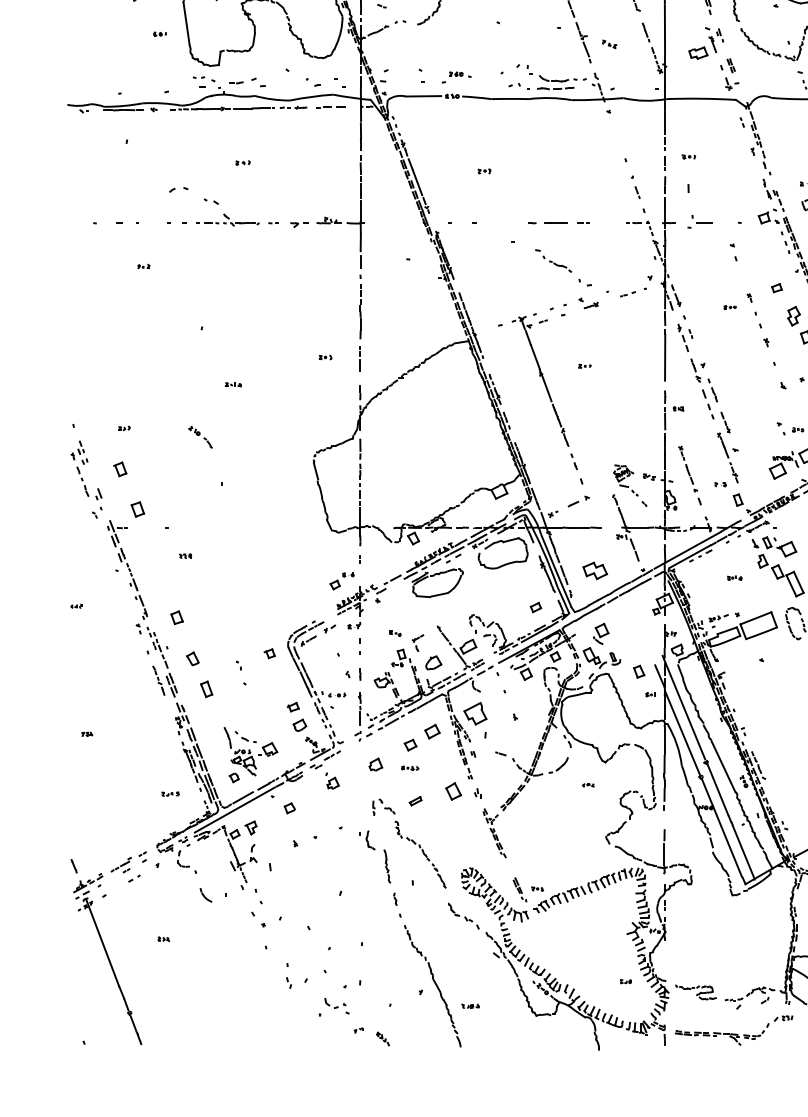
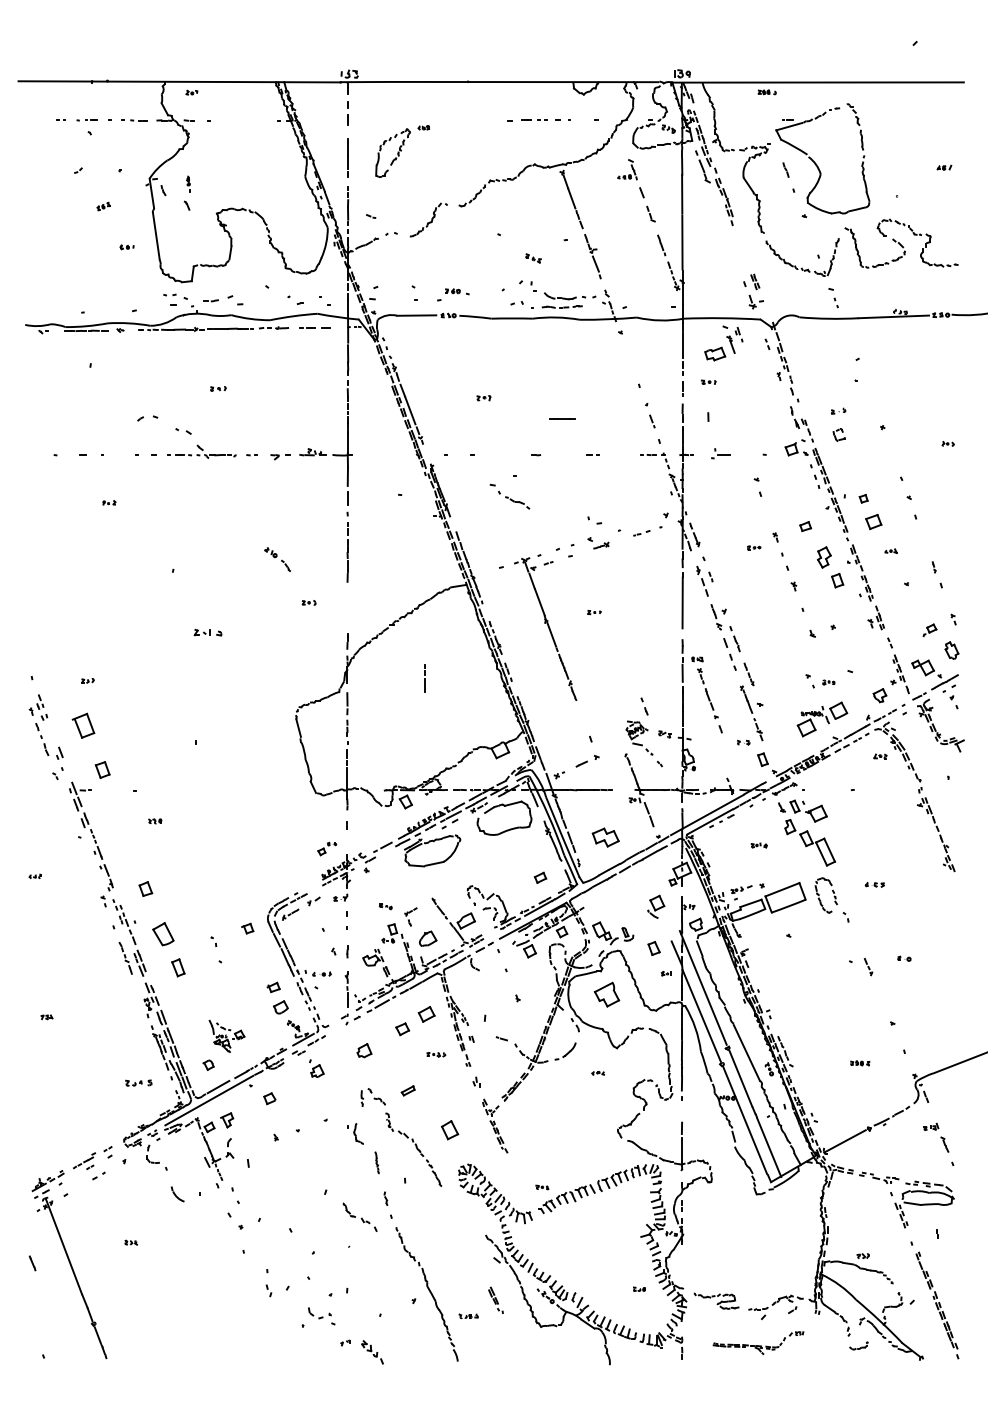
part: (705, 43) -> (723, 343), moved
part: (609, 44) -> (533, 258), moved
part: (699, 221) -> (720, 453), size x0.7
line: (555, 222) -> (562, 418), moved
part: (553, 260) -> (509, 496), moved
line: (360, 359) -> (424, 678), moved
part: (233, 384) -> (207, 632), size x1.6
part: (200, 437) -> (277, 559), moved
part: (574, 461) -> (644, 706), moved
part: (119, 469) -> (82, 725), size x1.6
part: (689, 475) -> (709, 700), moved
part: (341, 580) -> (326, 848), size x0.7
part: (601, 633) -> (656, 906), moved
part: (192, 659) -> (162, 934), size x1.6
part: (474, 713) -> (606, 994), moved
part: (250, 751) -> (226, 1036), size x0.6
part: (410, 768) -> (436, 1054), moved
part: (453, 791) -> (449, 1130), moved
part: (170, 793) -> (138, 1082), size x1.4
line: (74, 866) -> (32, 1263), moved
part: (387, 866) -> (377, 1162), size x0.6
part: (519, 889) -> (495, 1299), moved
part: (463, 915) -> (359, 1216), moved
part: (734, 1029) -> (758, 1342), size x0.7
part: (382, 1039) -> (371, 1352), size x1.6

